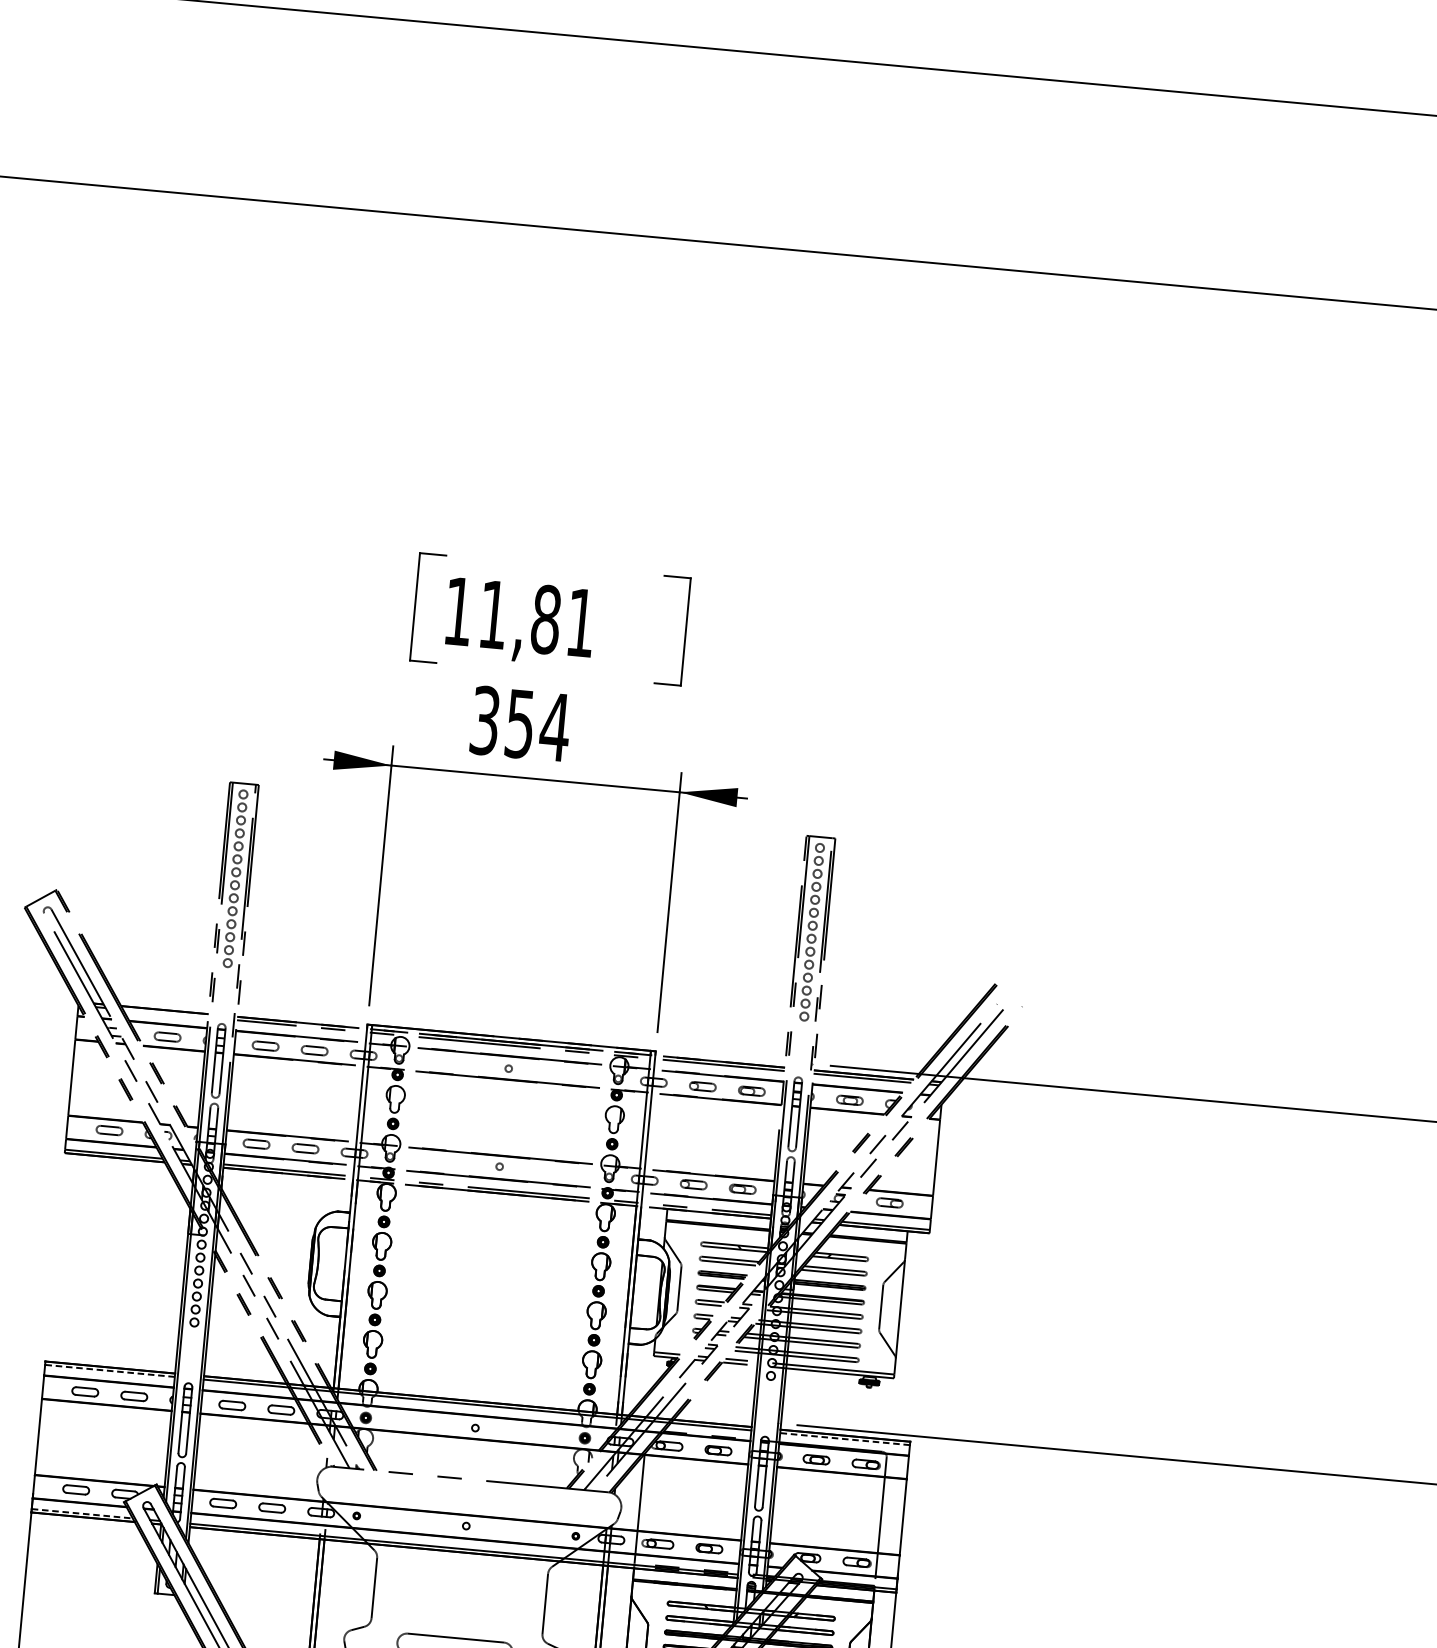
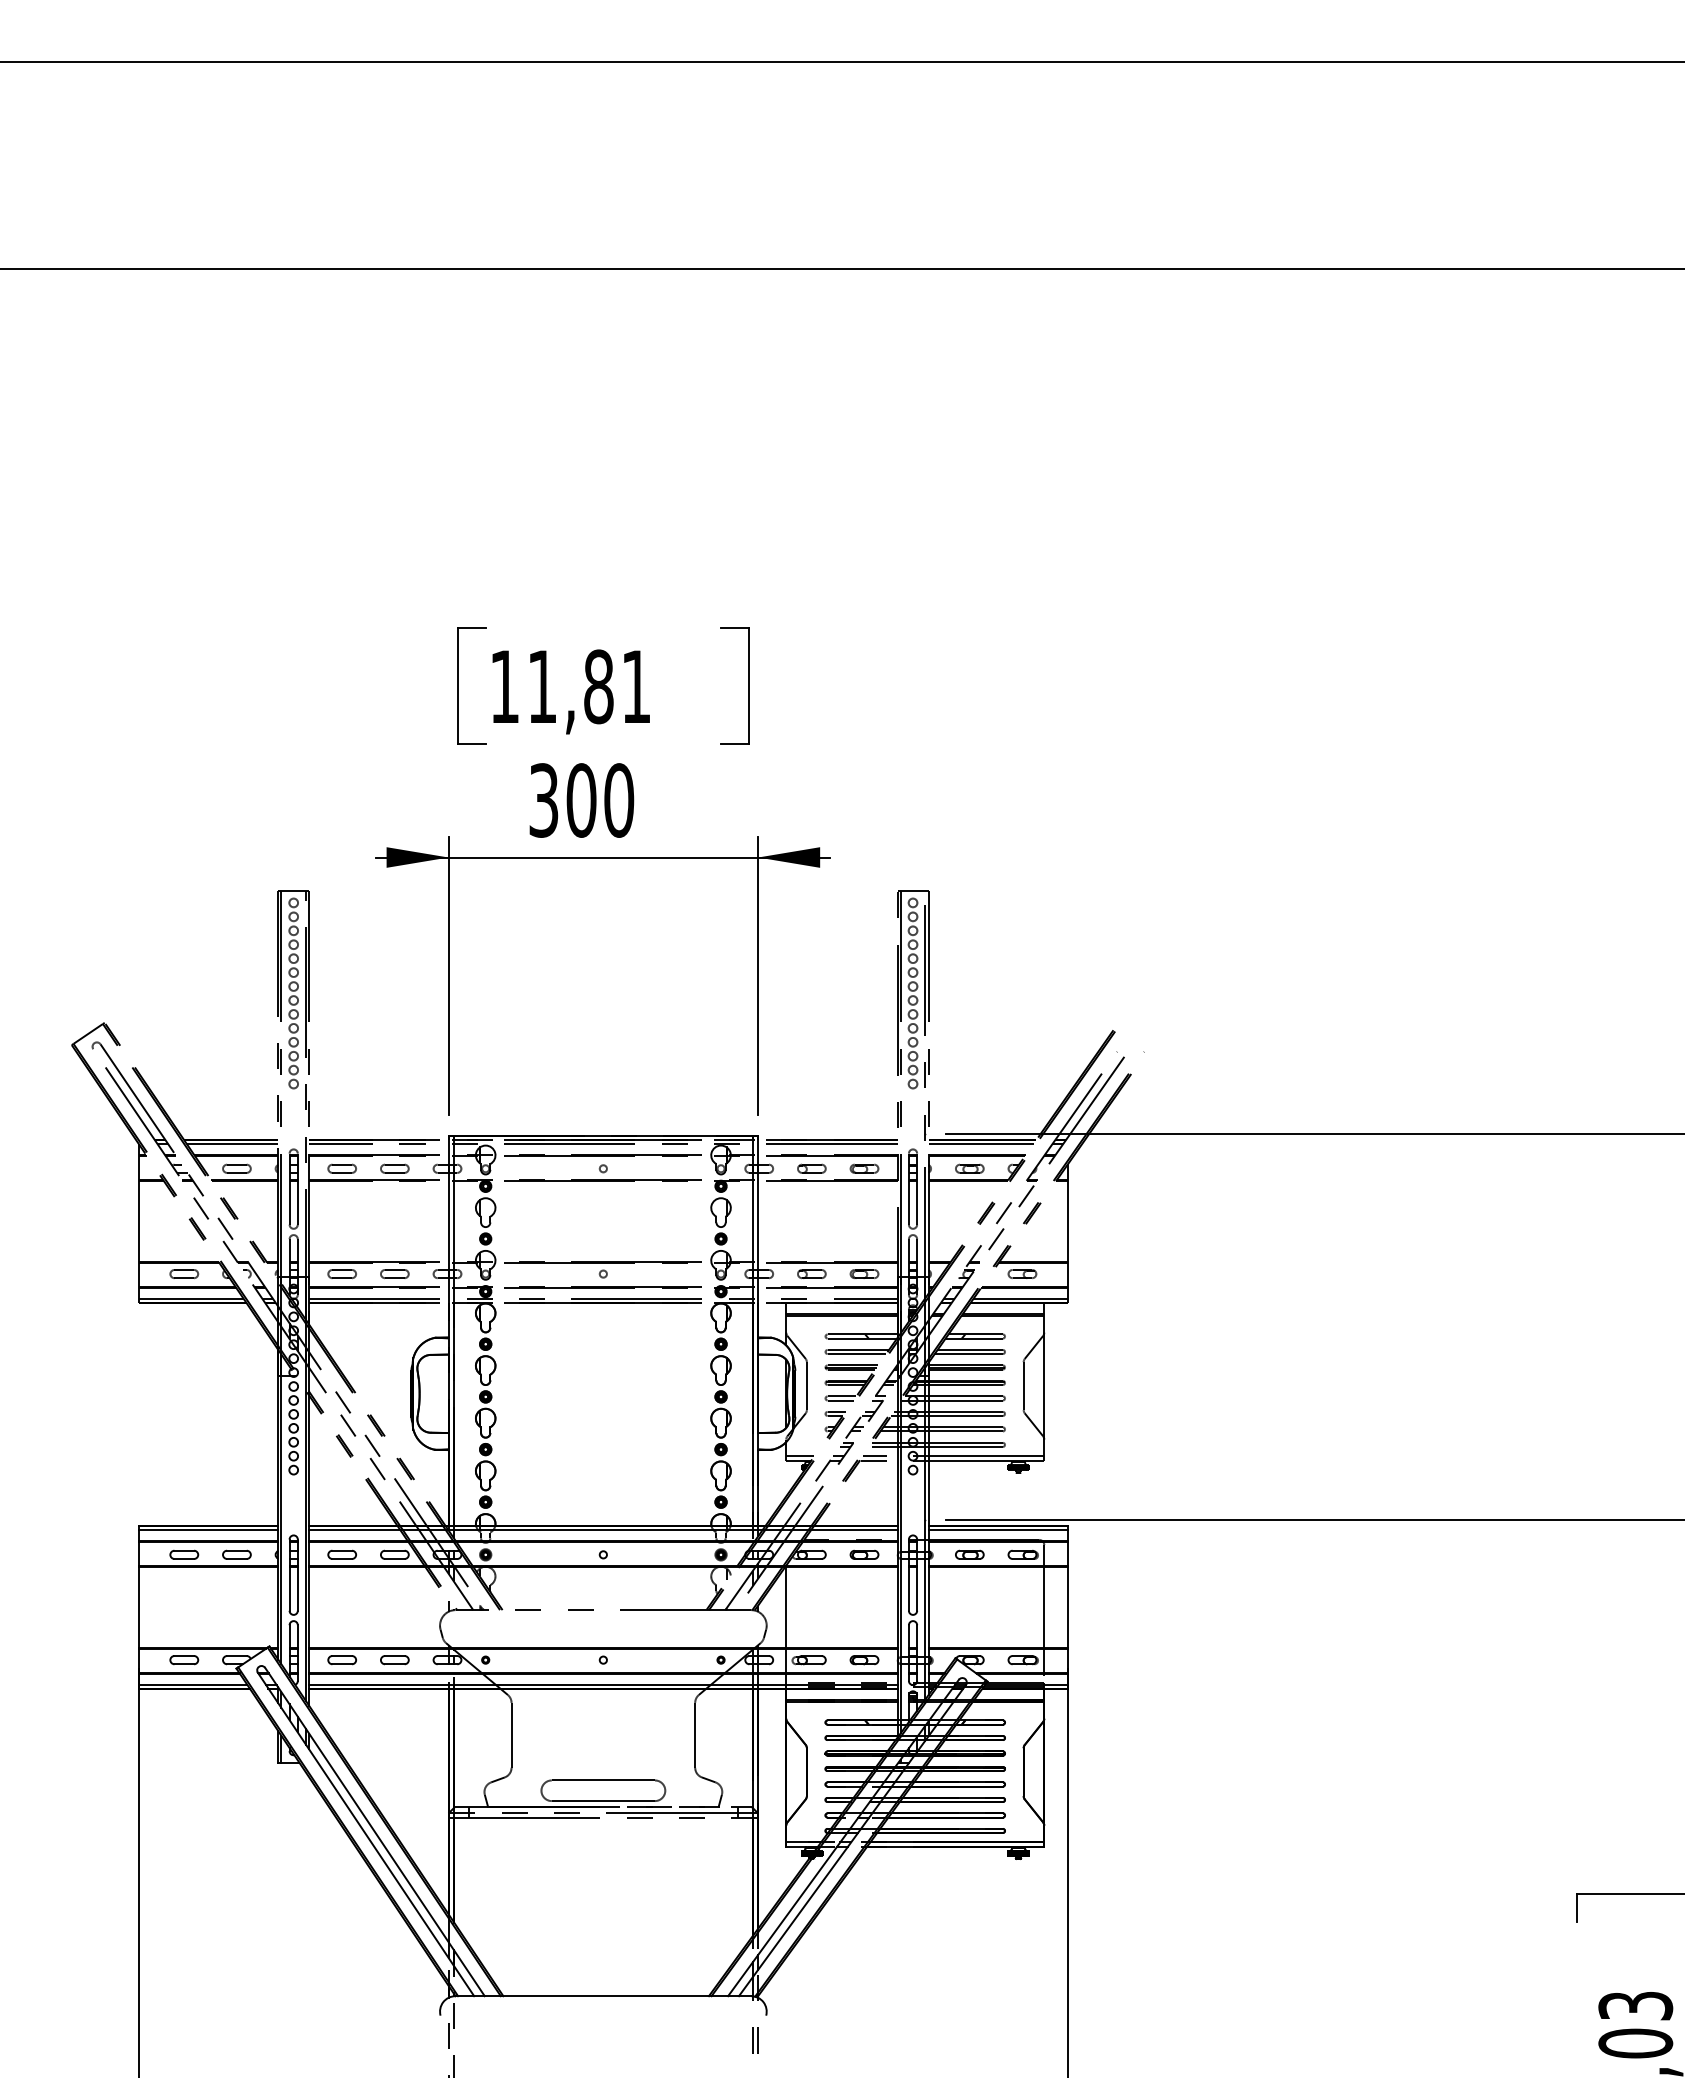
text: (537, 725) -> (600, 800), 354 -> 300
line: (165, 1014) -> (232, 1144), added
line: (109, 1371) -> (208, 1530), dashed -> solid
line: (845, 1439) -> (998, 1530), dashed -> solid
line: (82, 1513) -> (193, 1684), dashed -> solid

